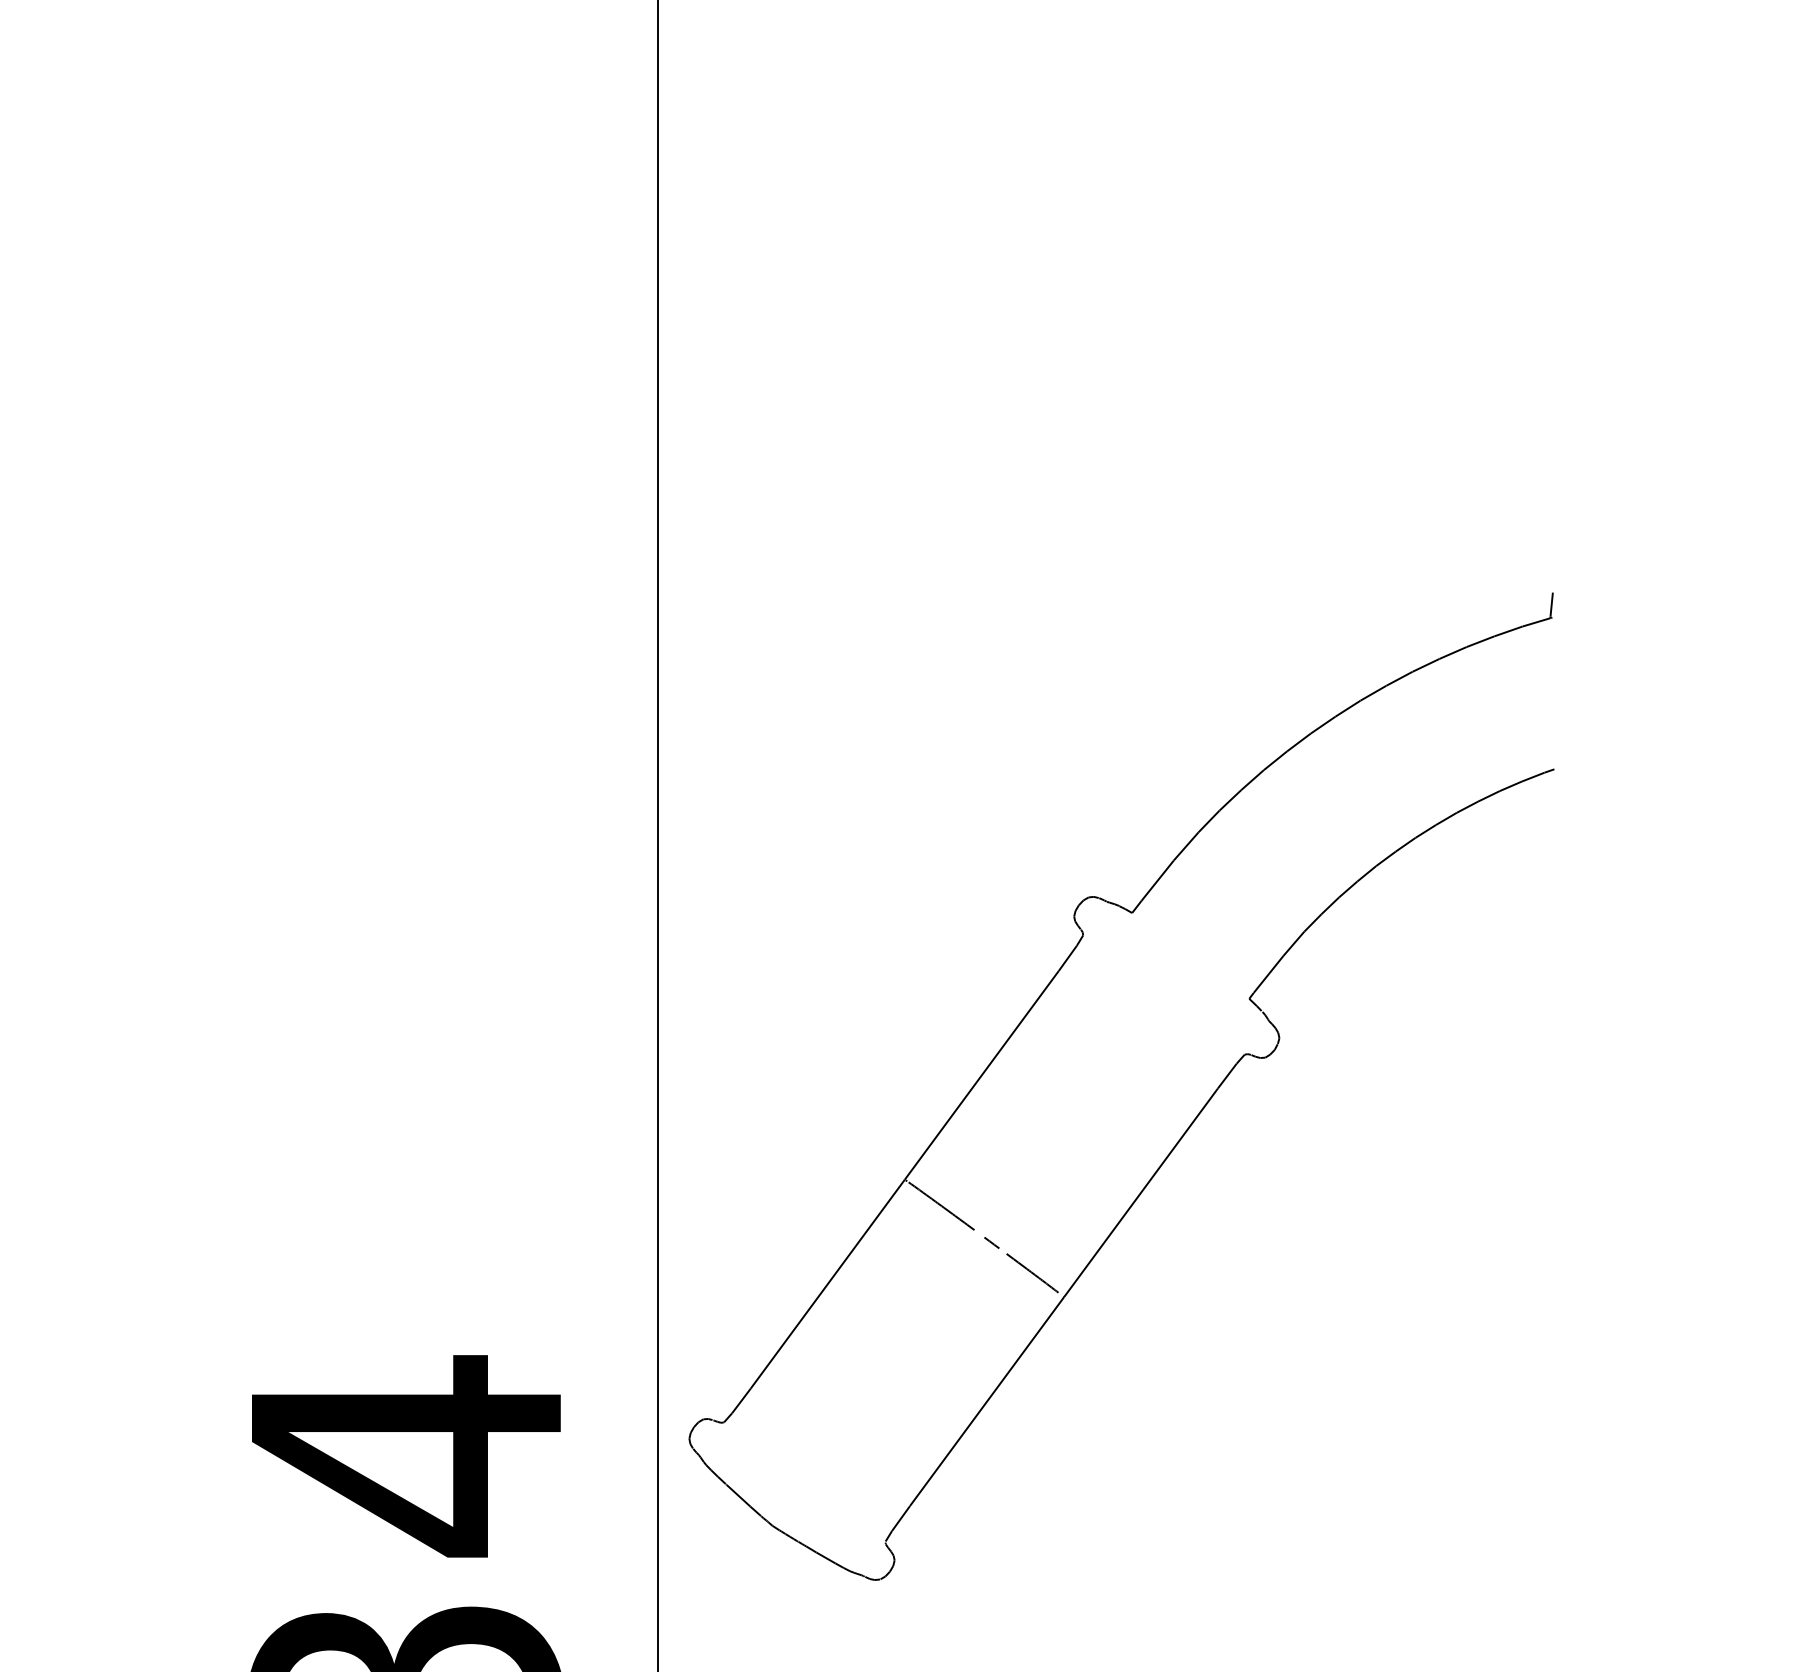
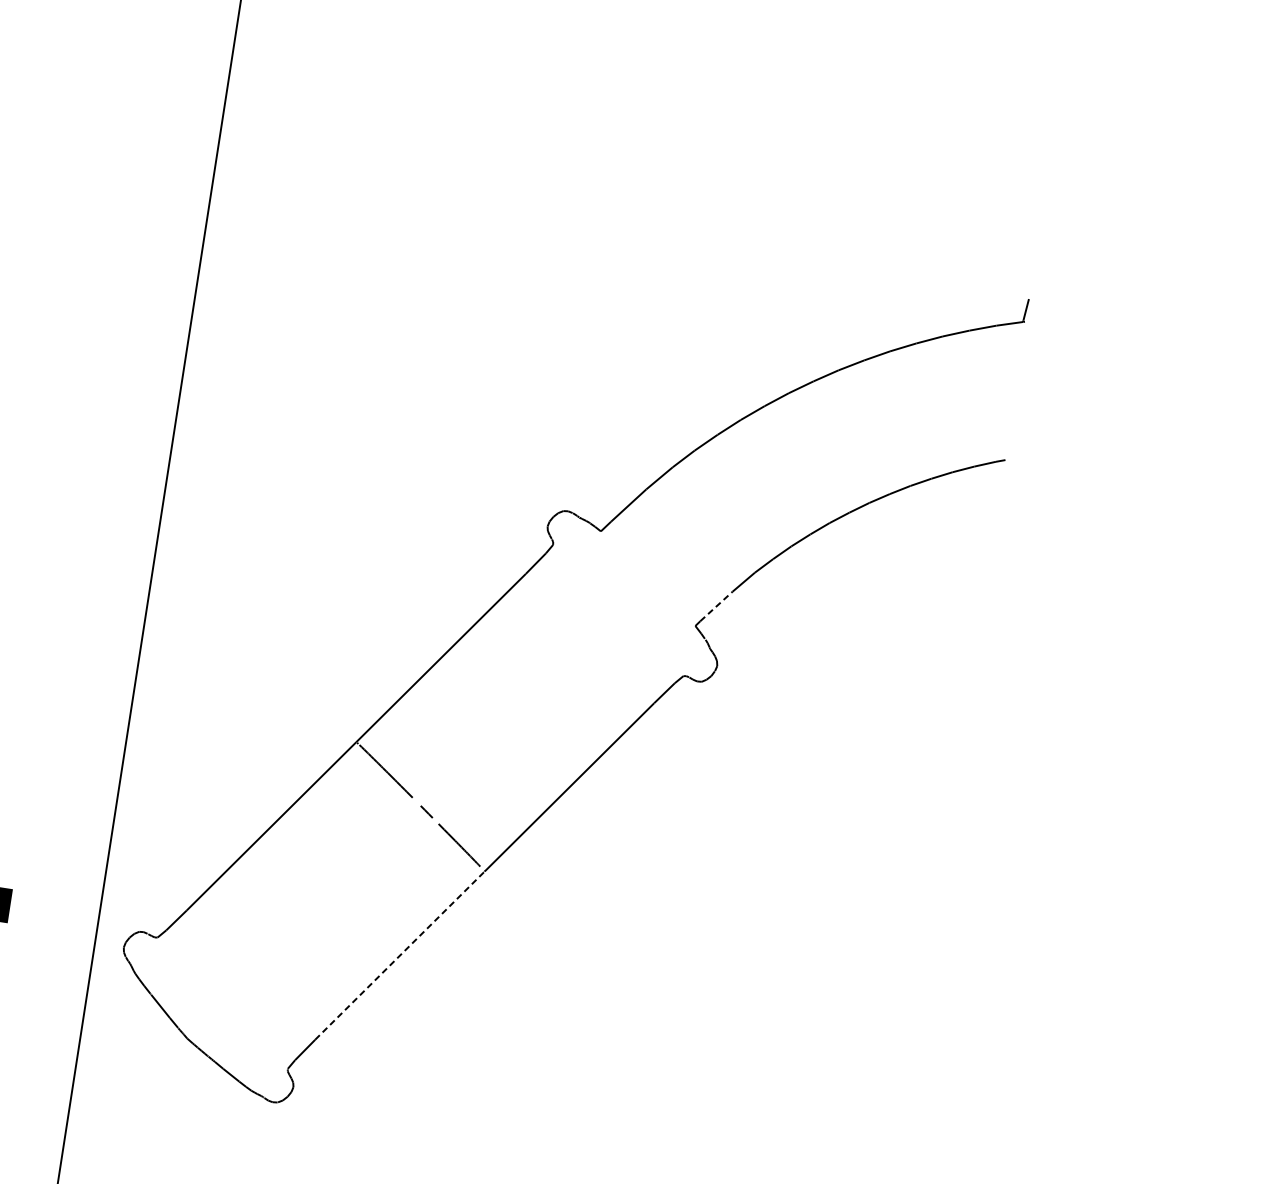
line: (1268, 974) -> (716, 606), solid -> dashed
line: (987, 1401) -> (400, 955), solid -> dashed

